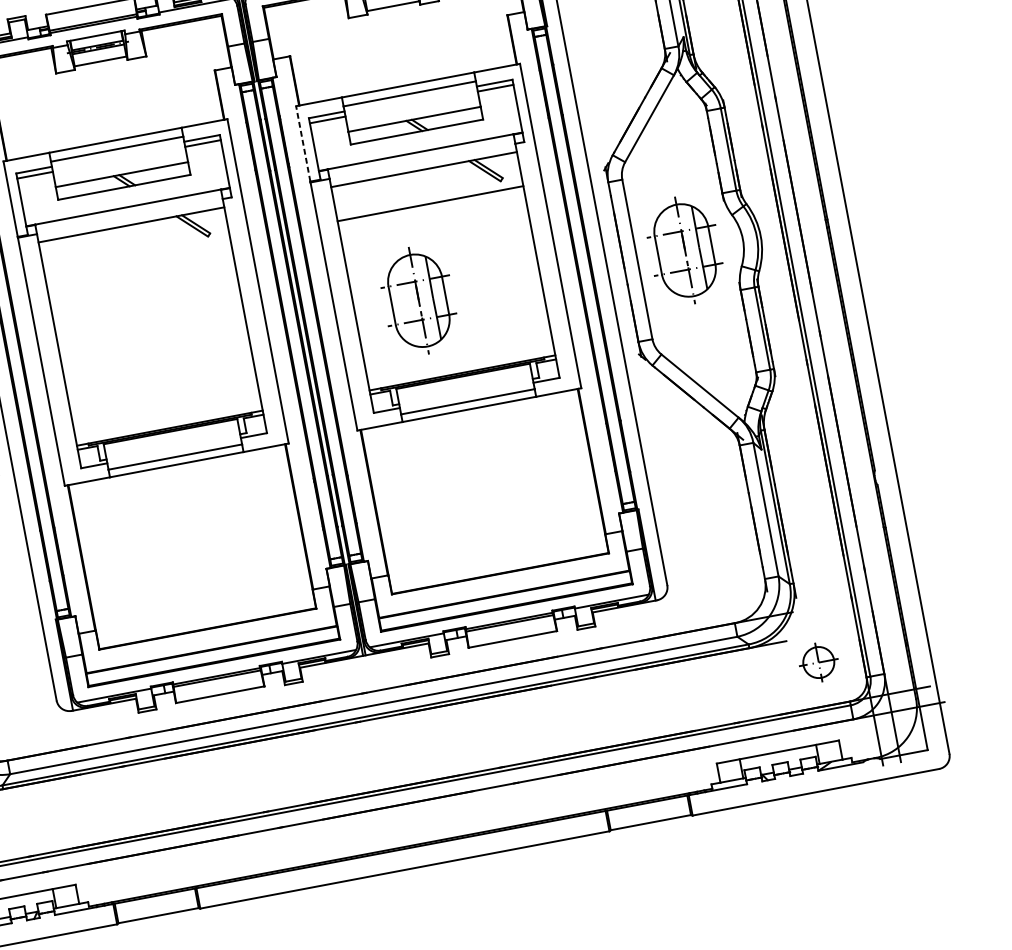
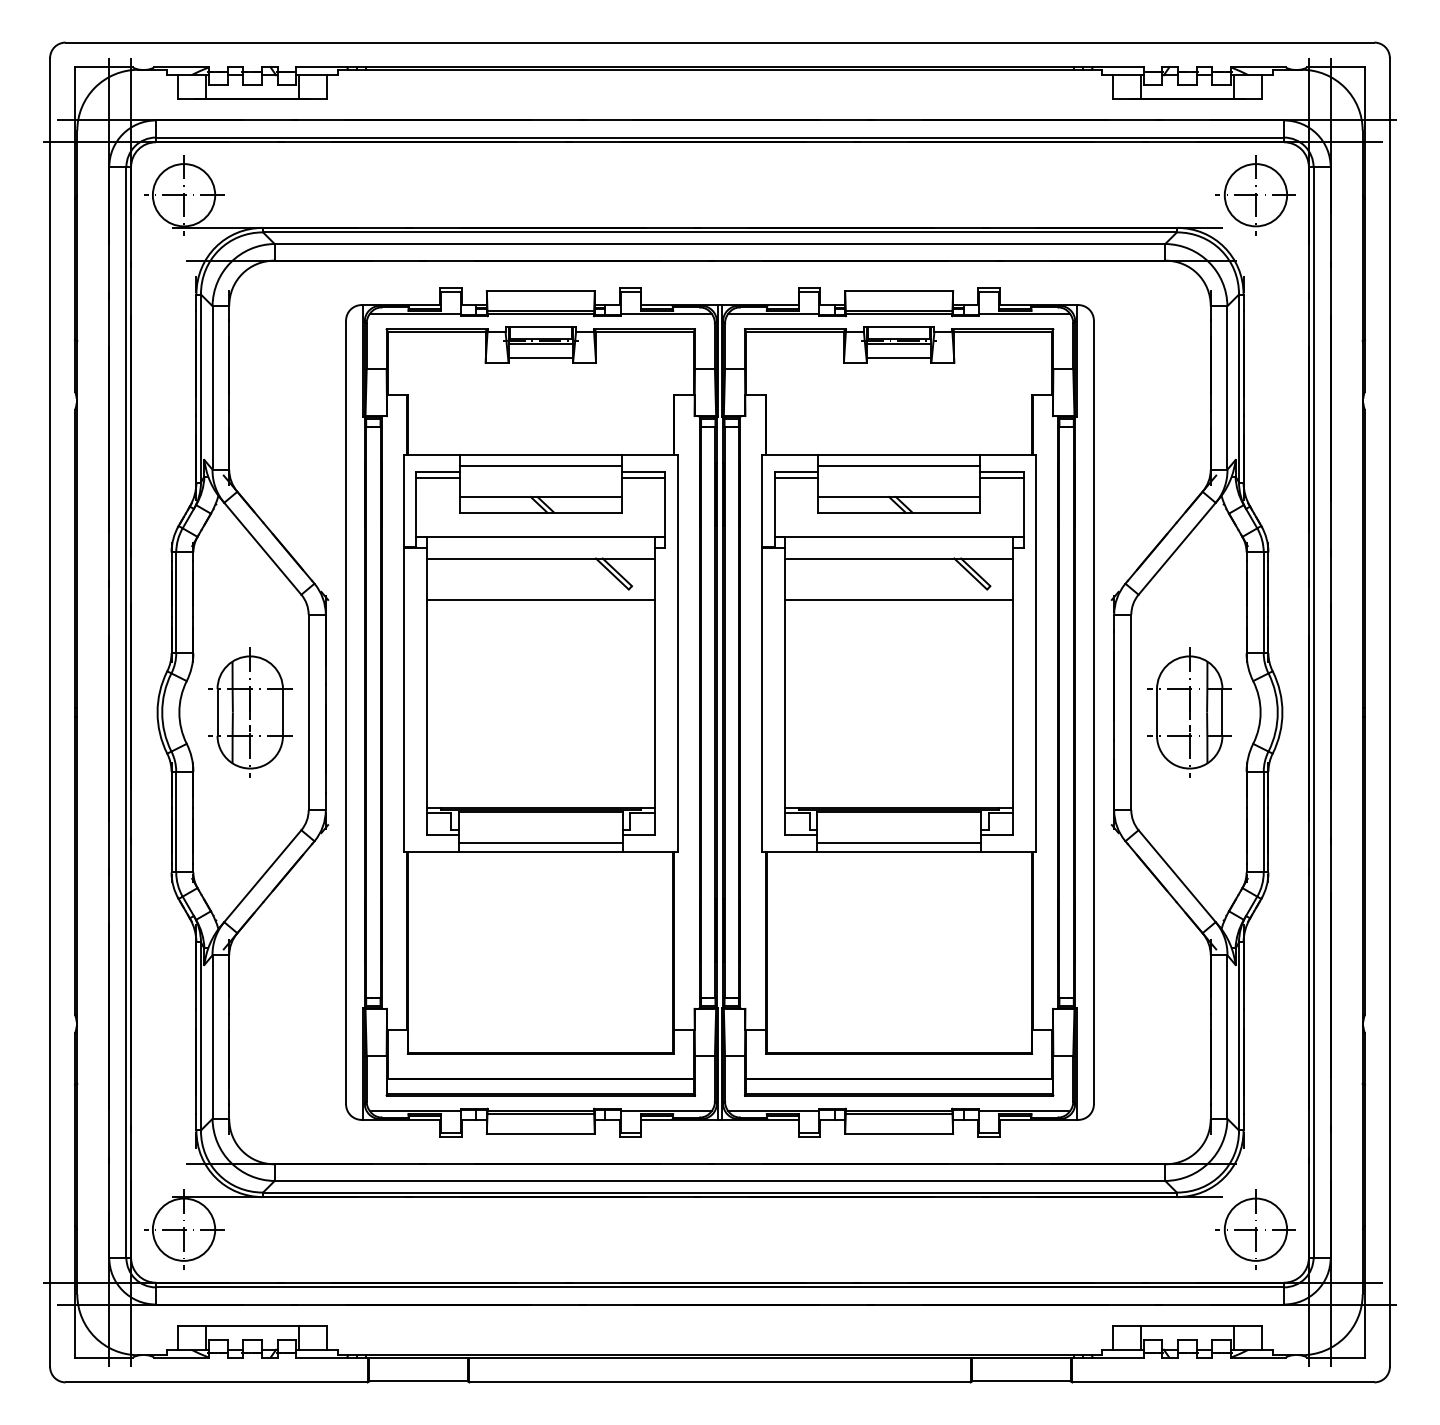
line: (303, 143) -> (762, 500), dashed -> solid
line: (137, 259) -> (540, 600), added
part: (418, 300) -> (863, 712), removed
part: (818, 662) -> (1255, 1229), size x1.67

